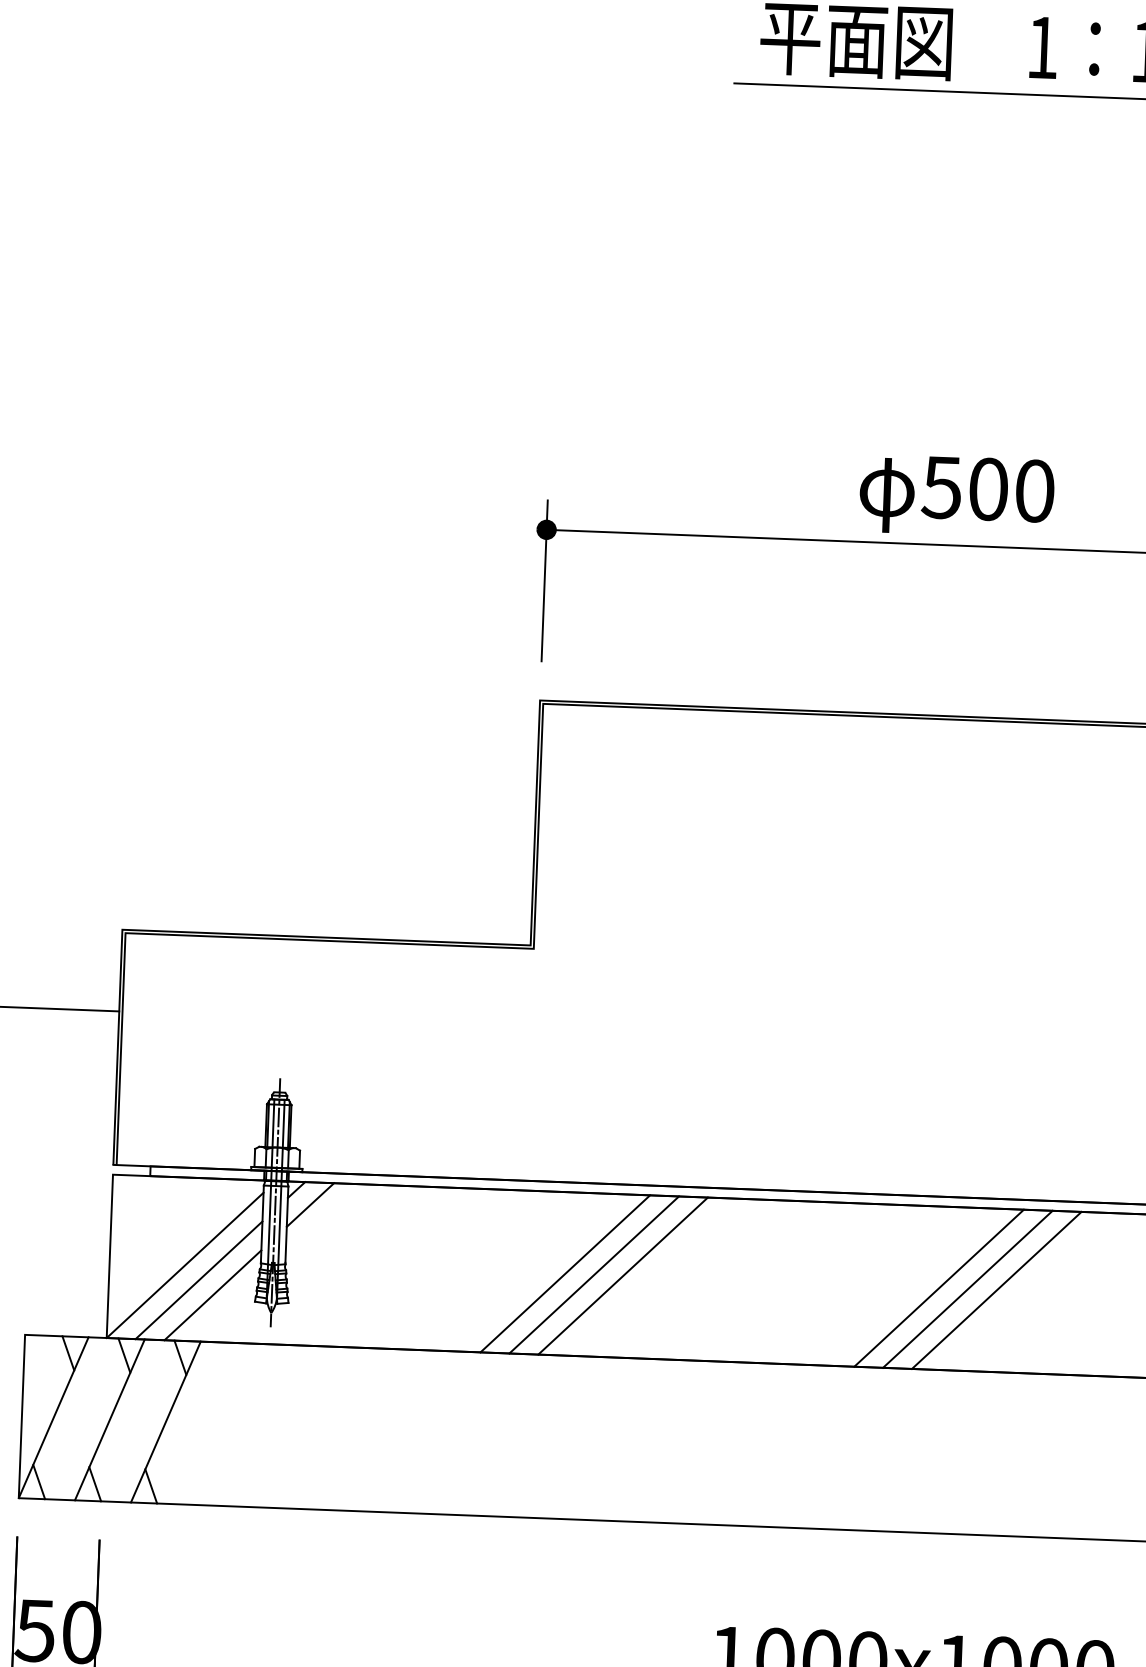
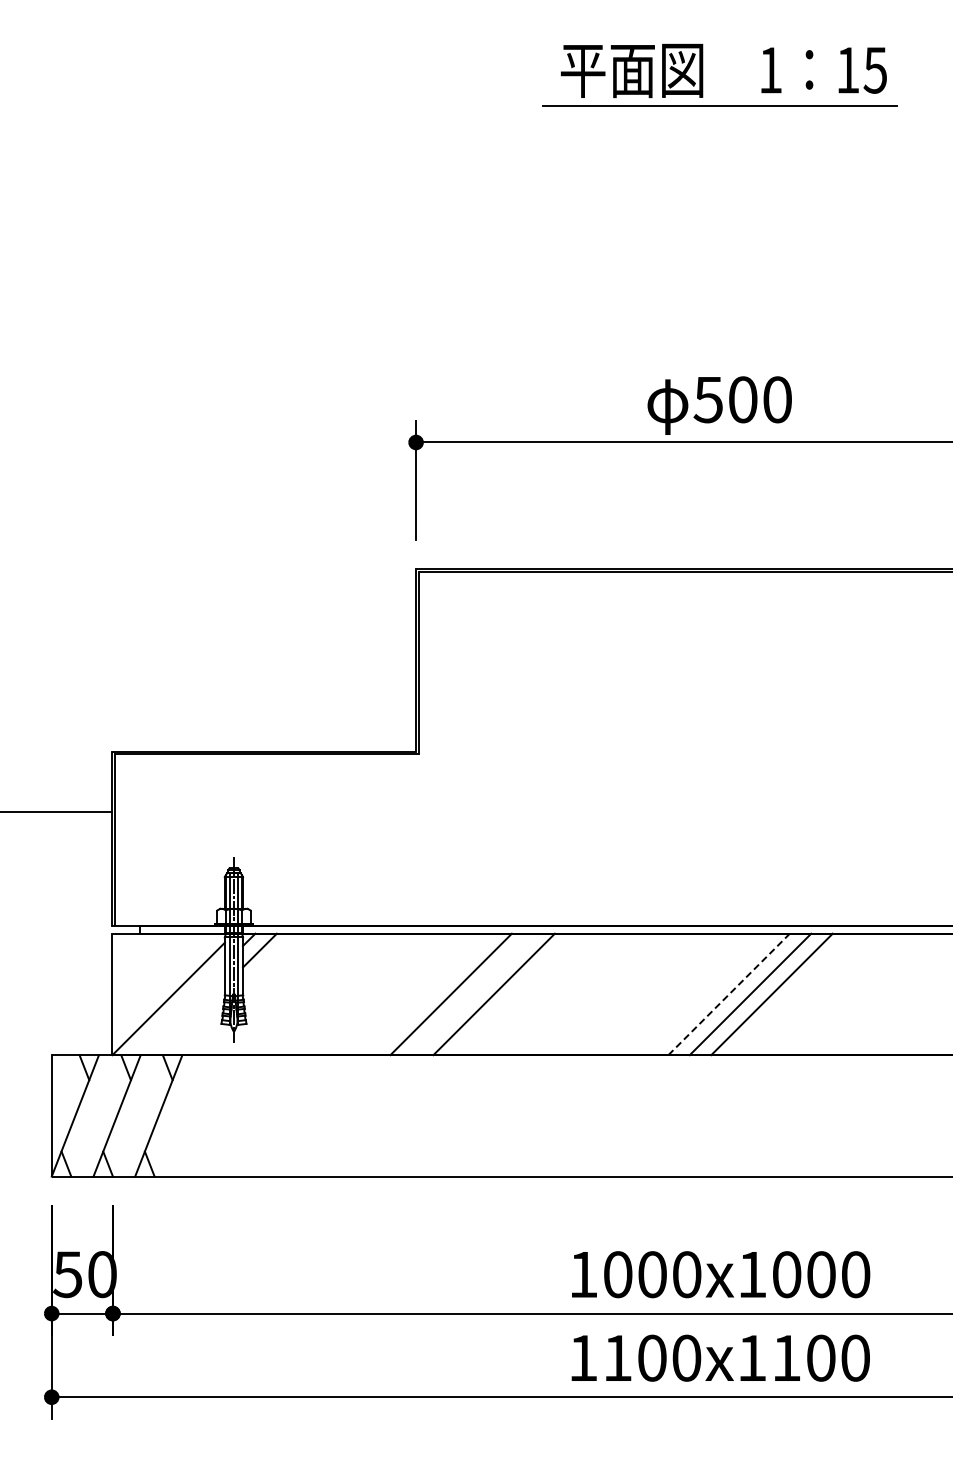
line: (593, 1275) -> (472, 994), removed
line: (197, 1280) -> (178, 1009), removed
line: (939, 1288) -> (729, 994), solid -> dashed
line: (212, 1295) -> (189, 1020), removed

